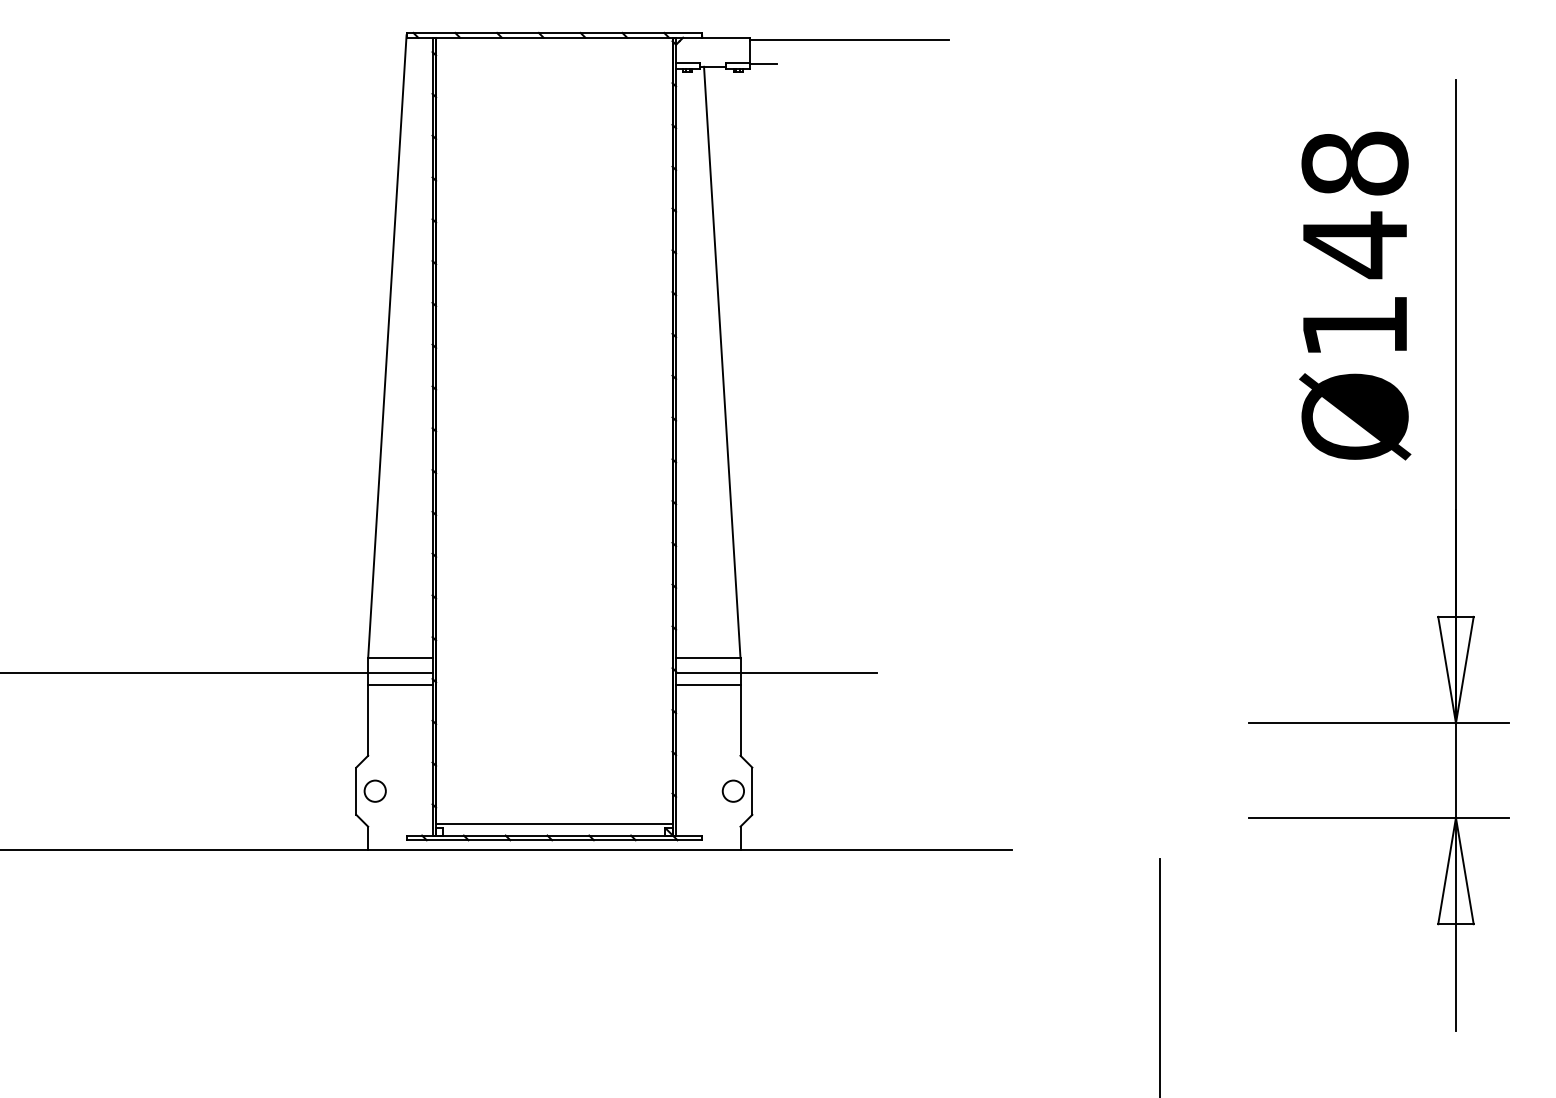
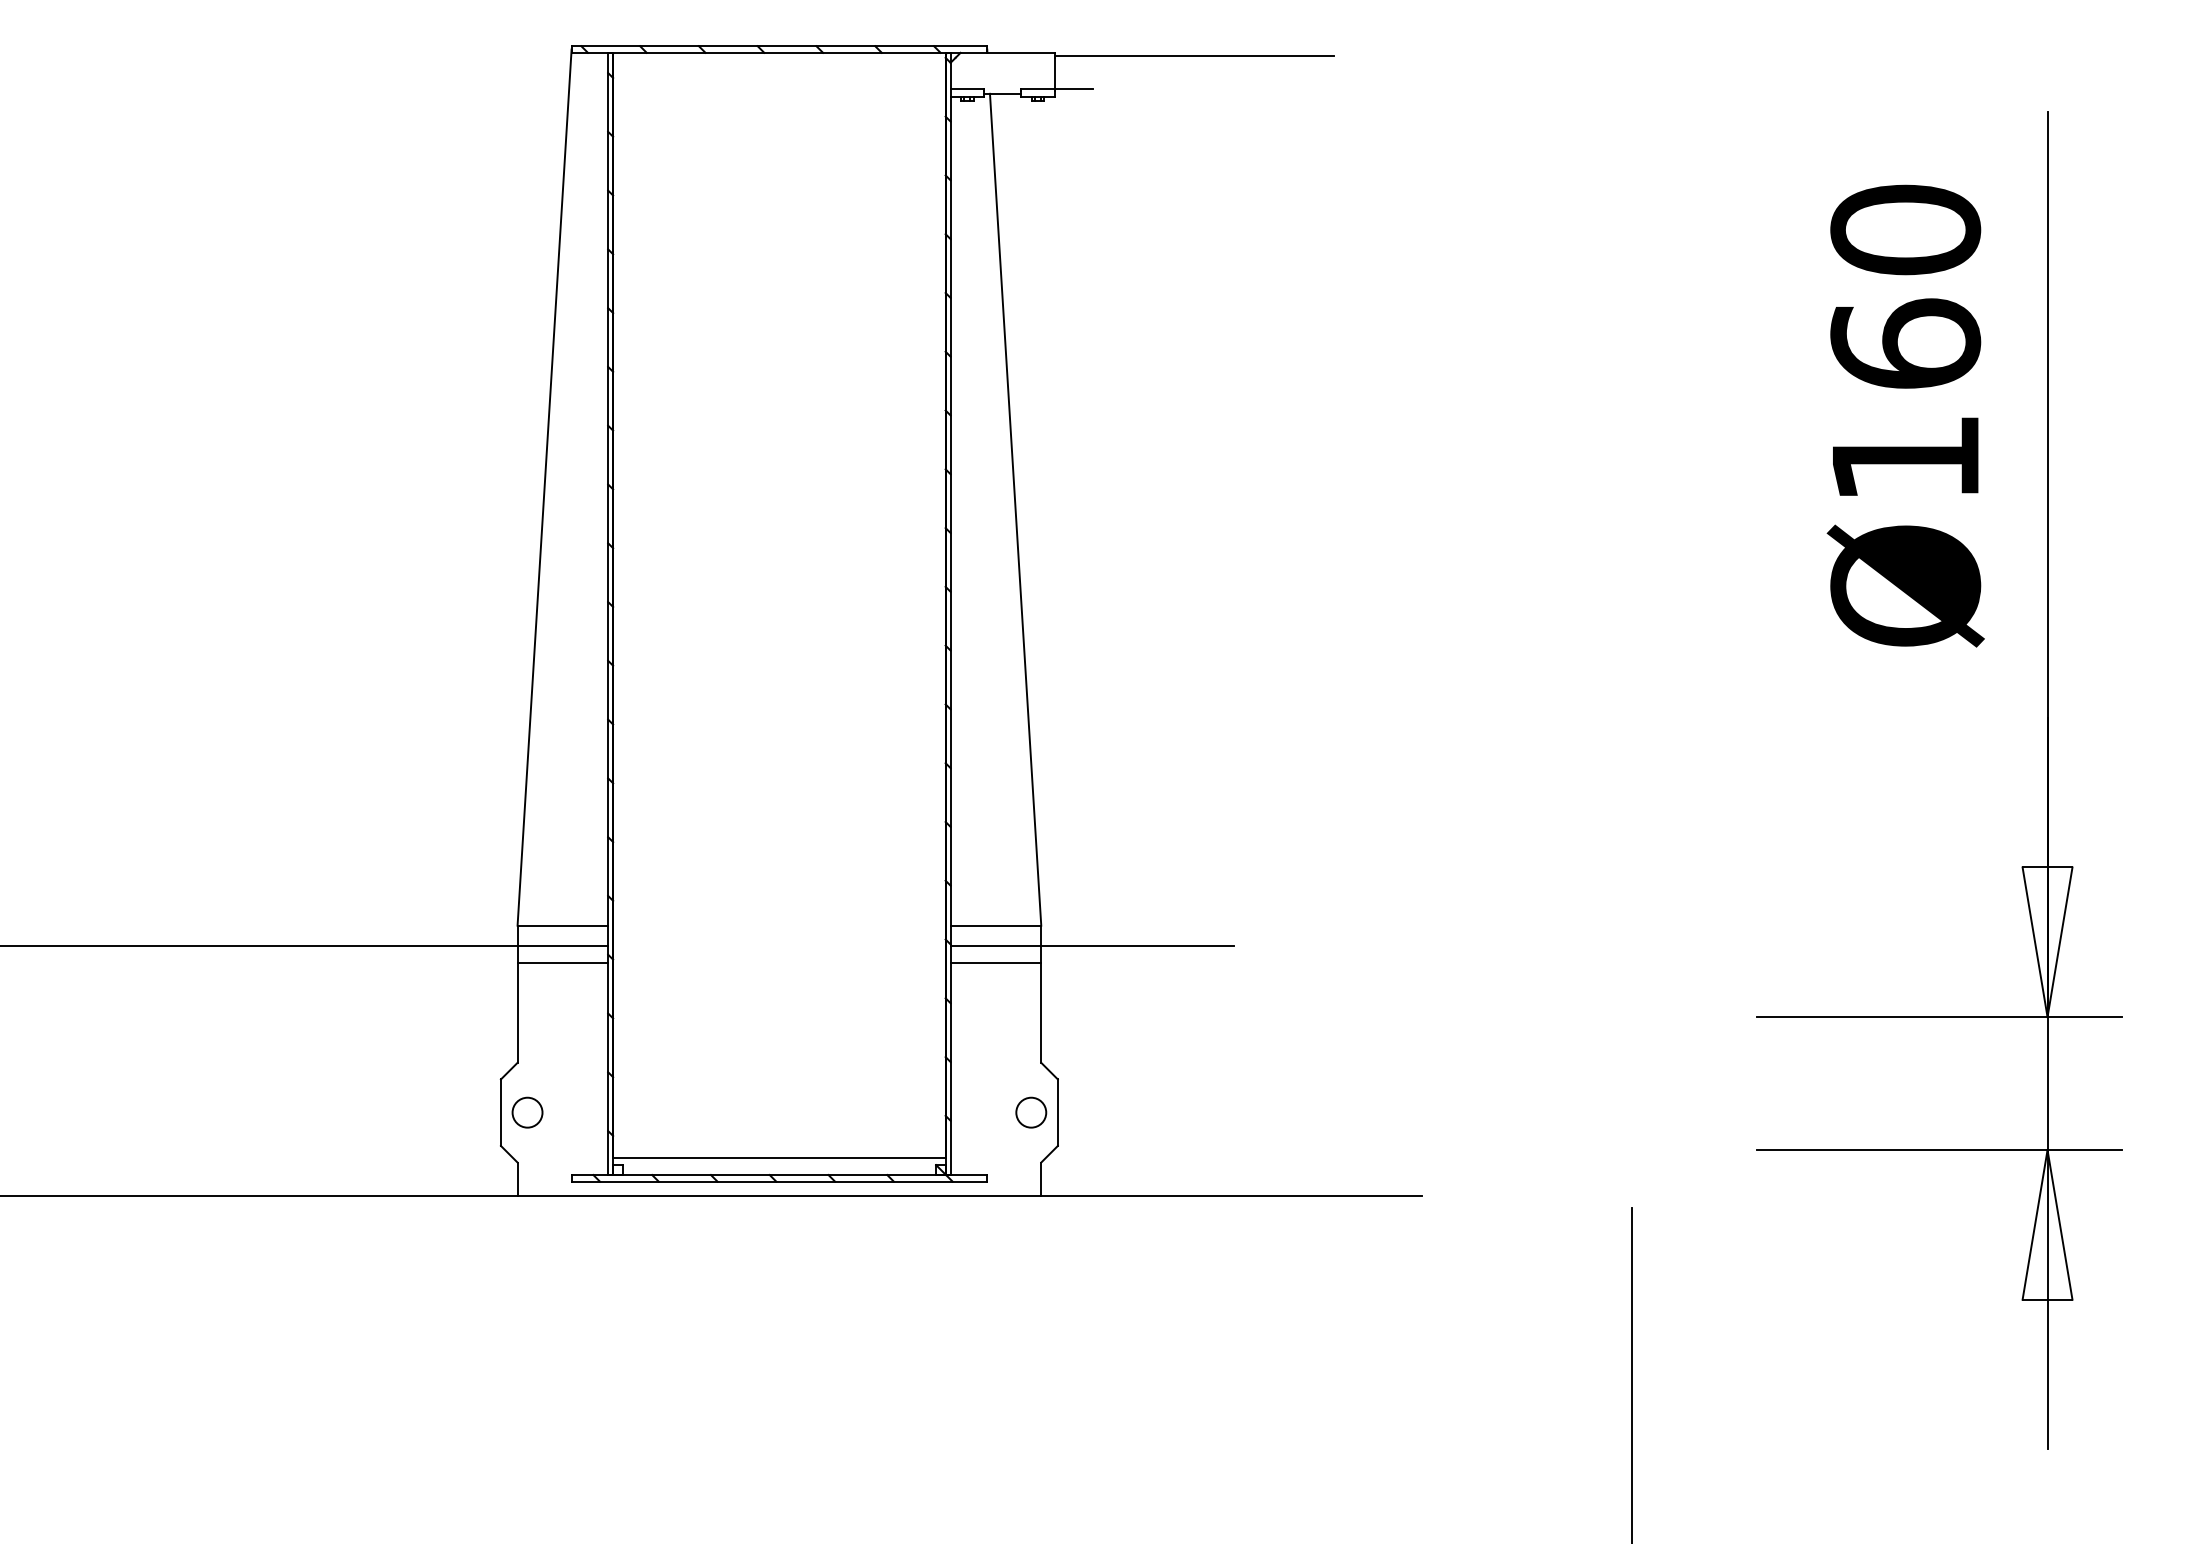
text: (1354, 205) -> (1905, 288), Ø148 -> Ø160

